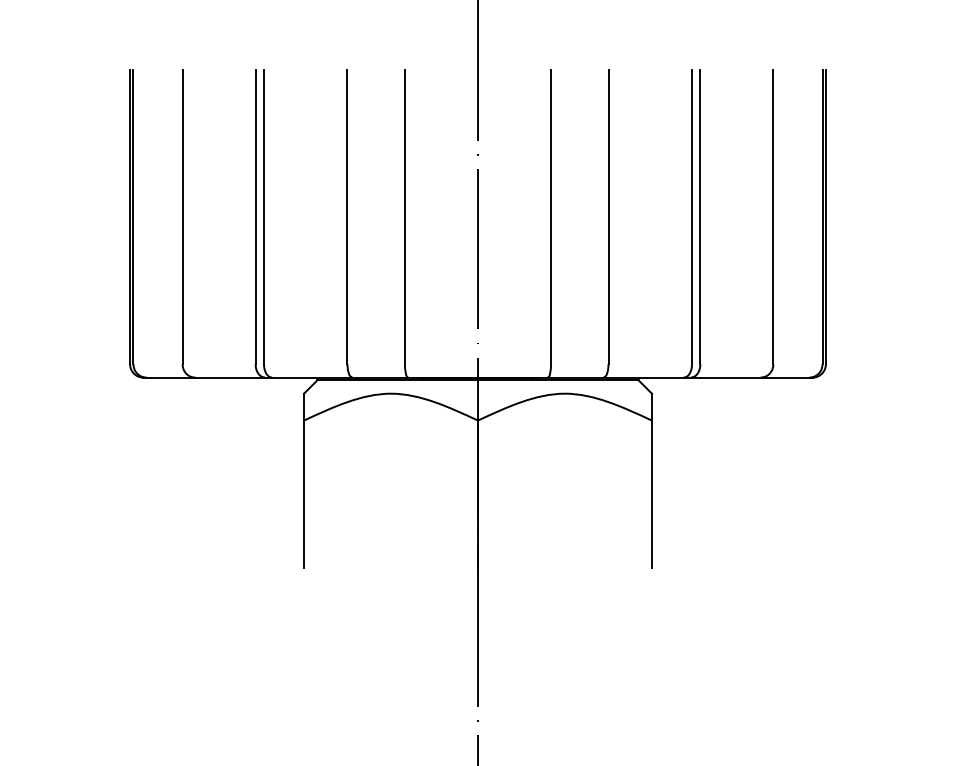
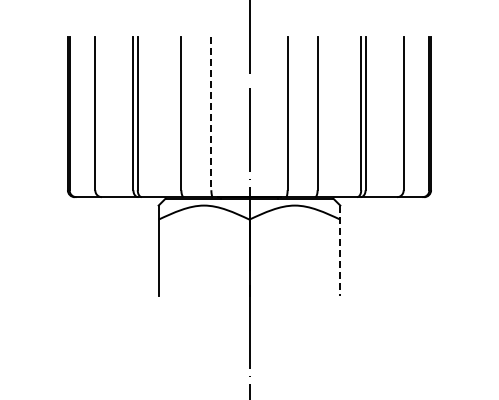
line: (405, 217) -> (211, 113), solid -> dashed
line: (652, 481) -> (340, 251), solid -> dashed

